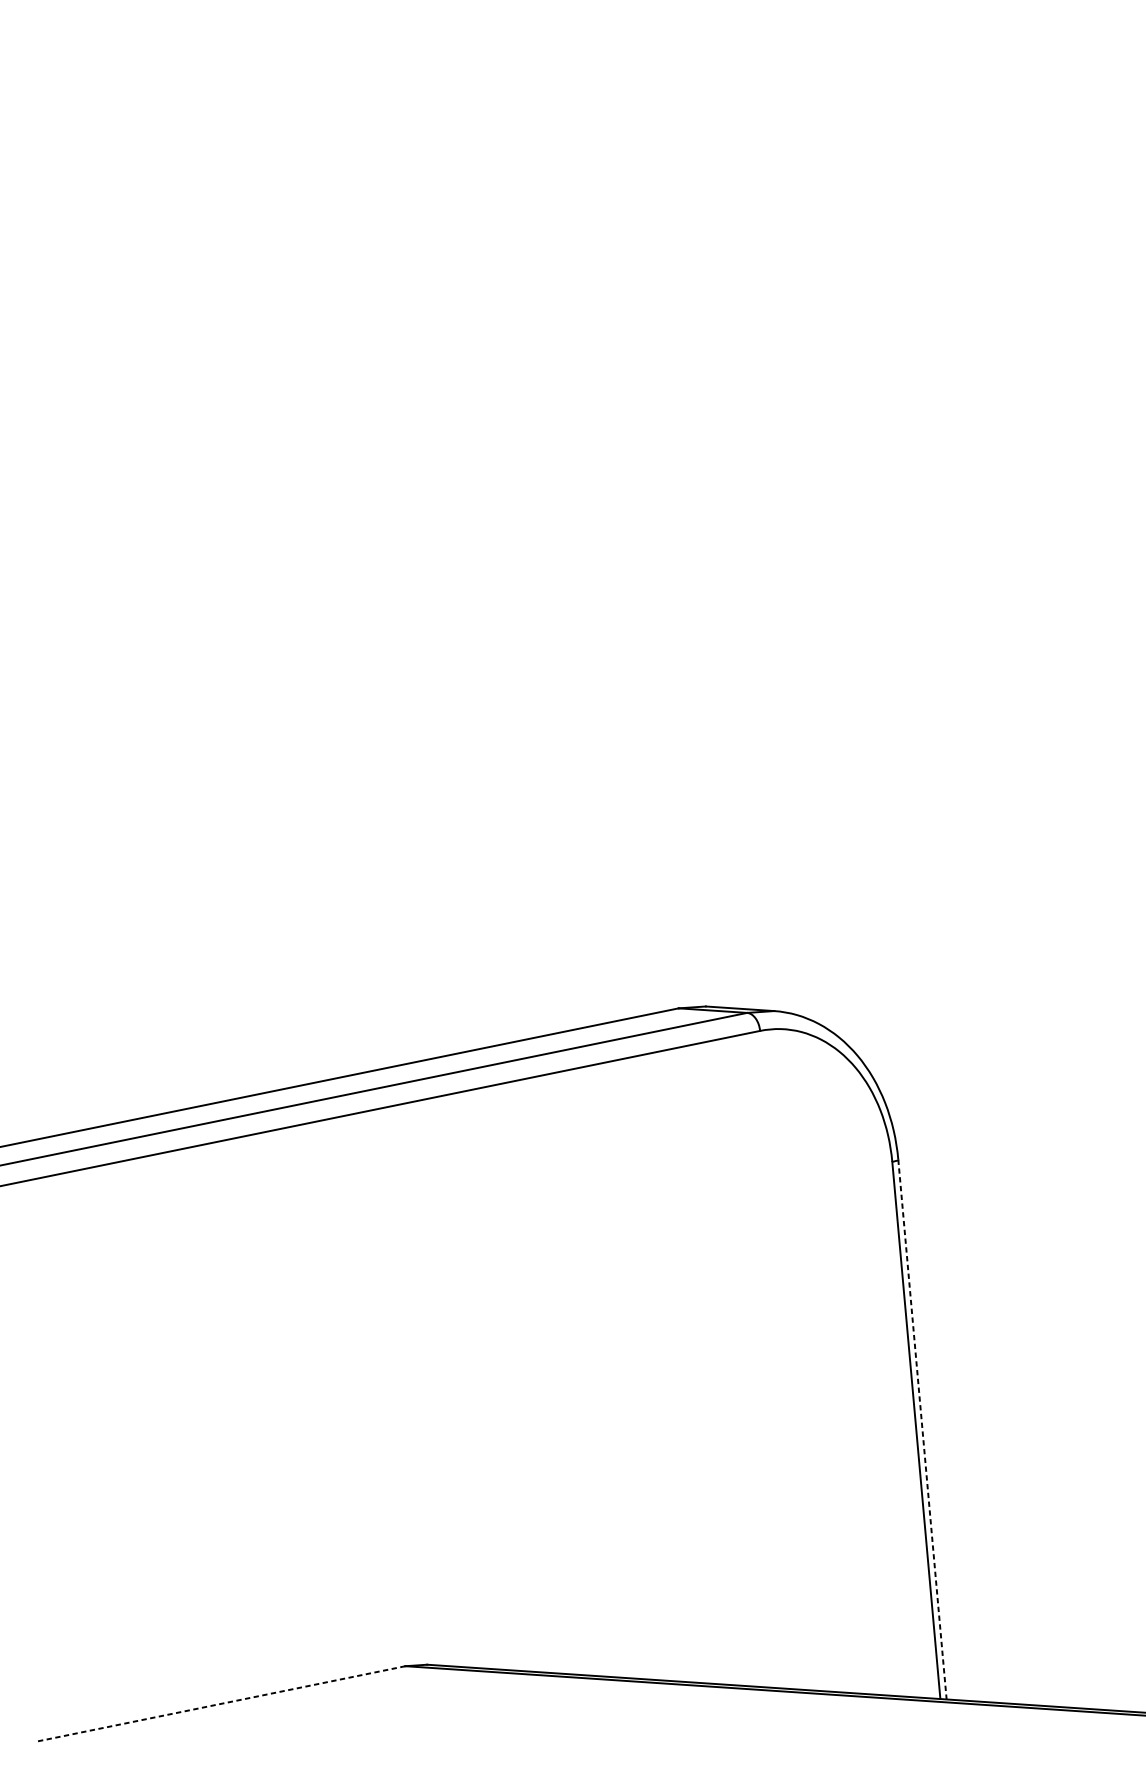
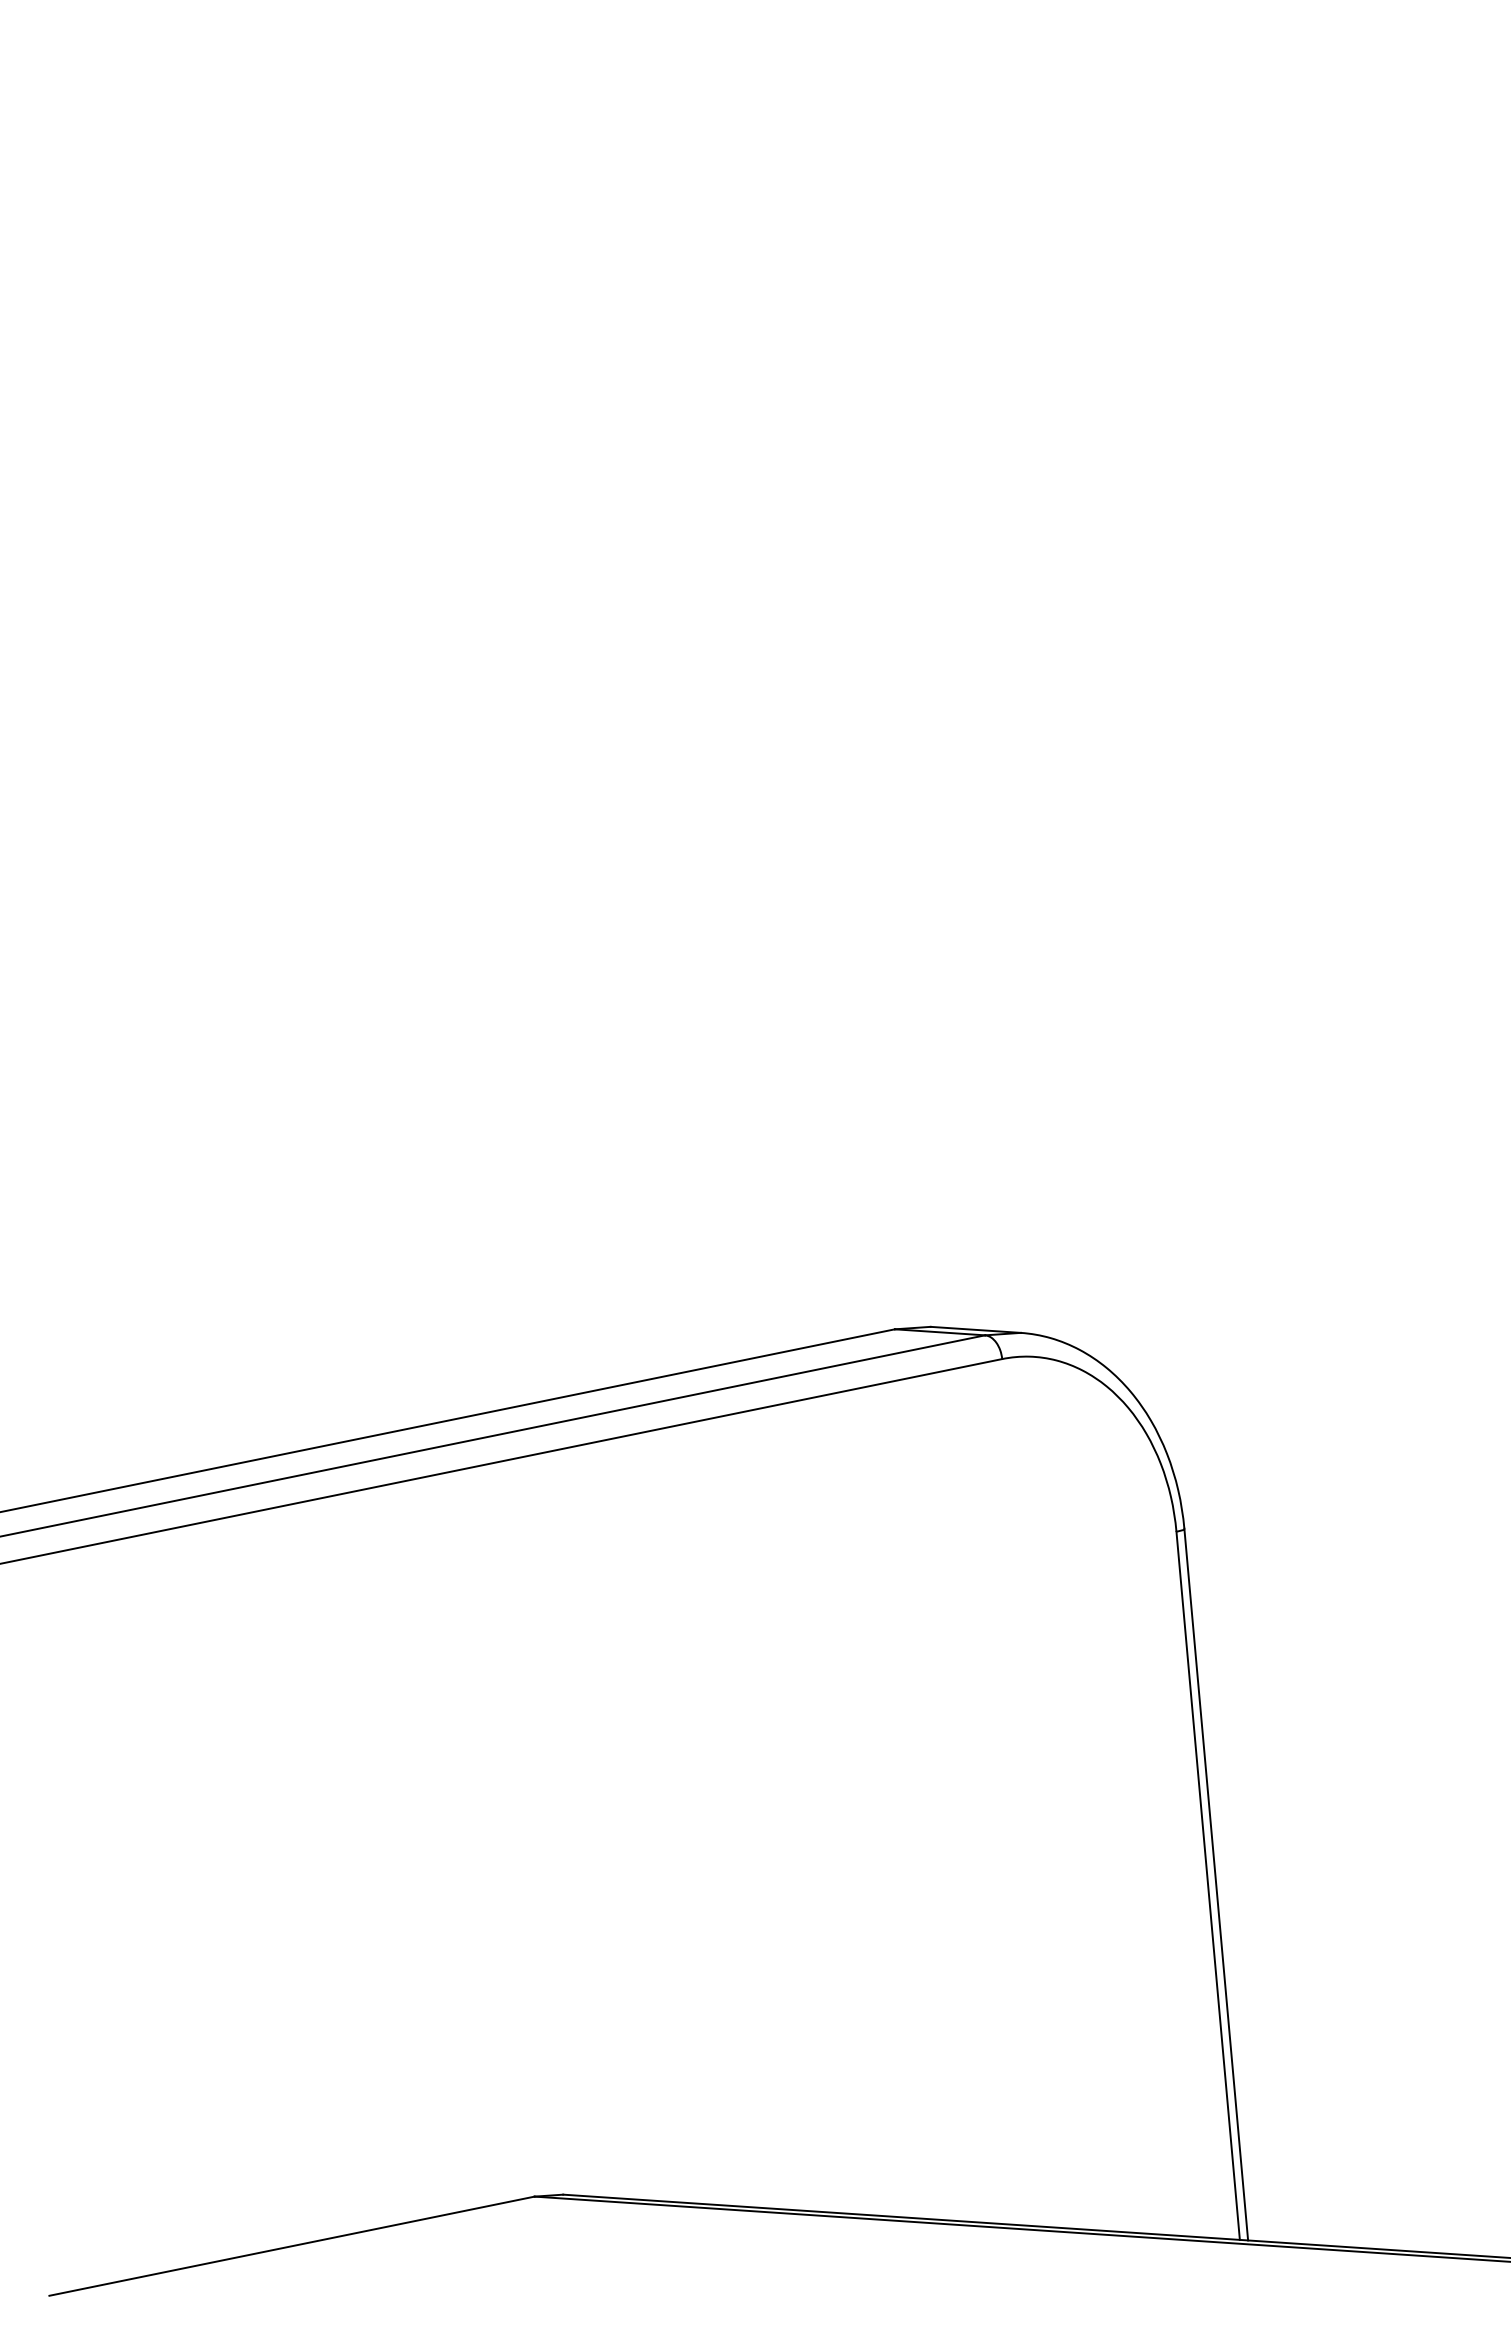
line: (922, 1430) -> (1216, 1885), dashed -> solid
line: (221, 1704) -> (292, 2246), dashed -> solid

